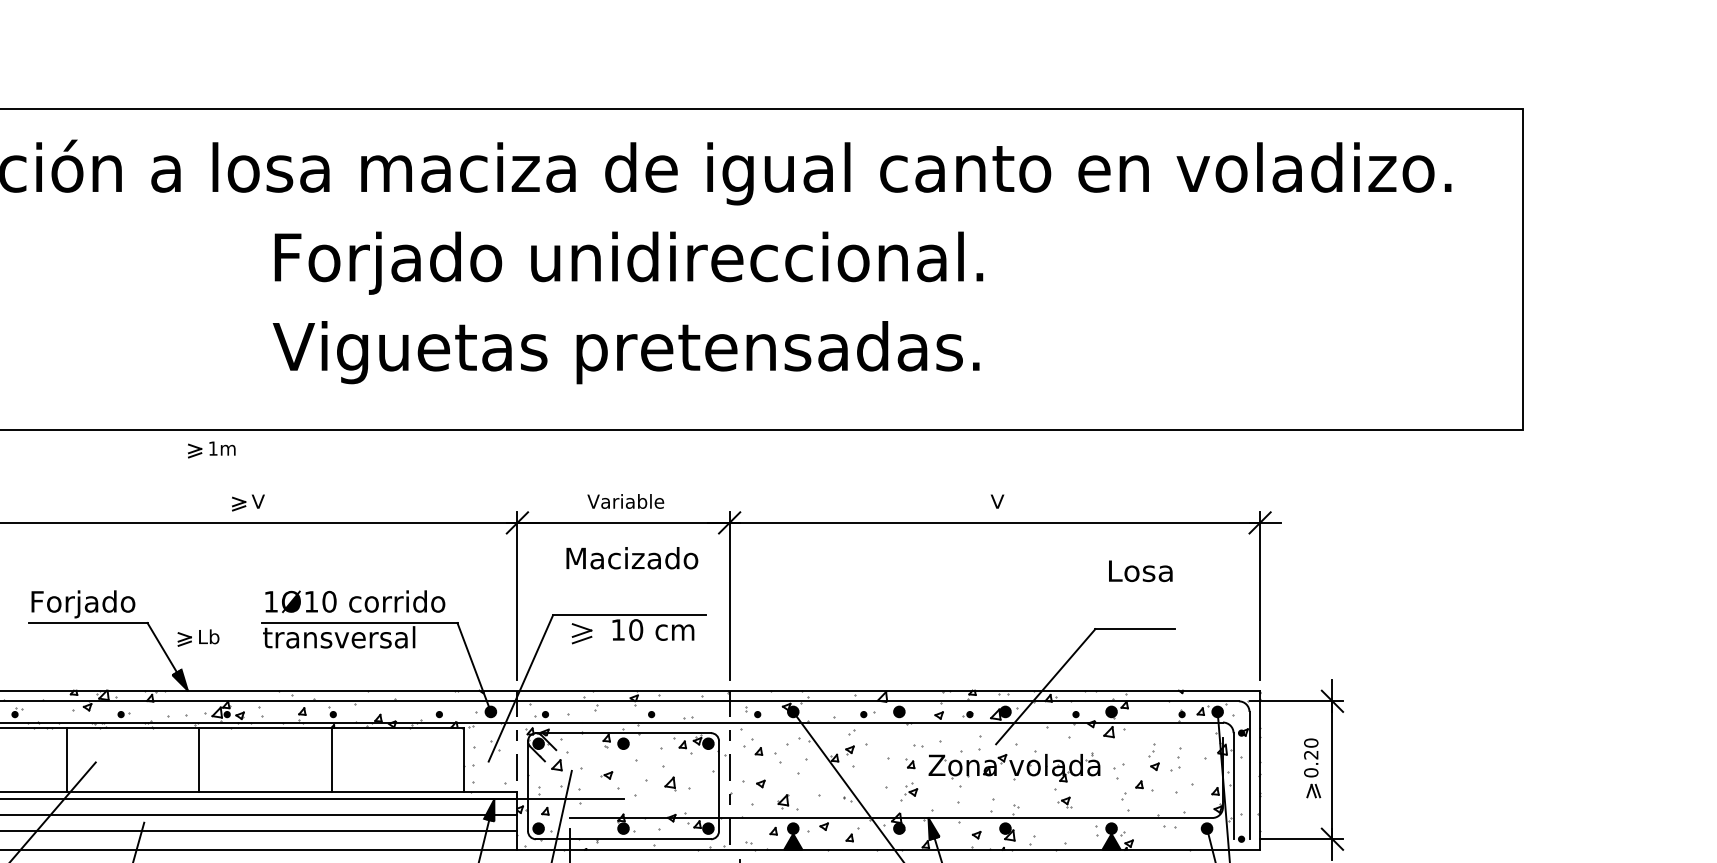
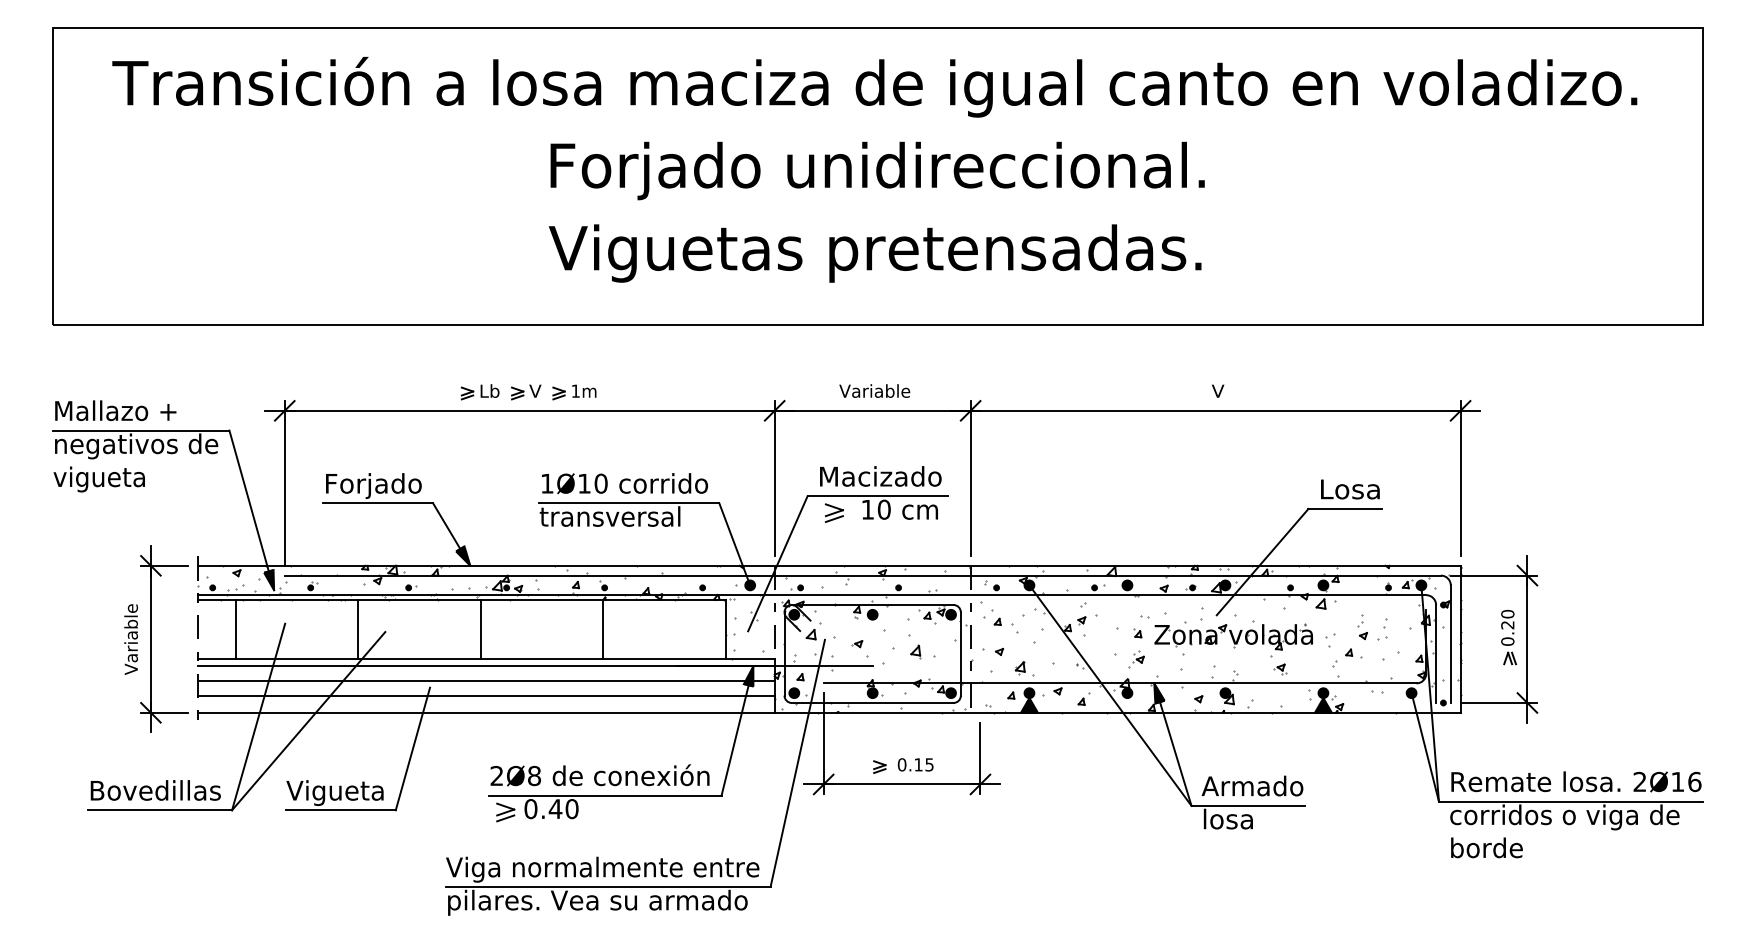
part: (211, 449) -> (574, 392), moved
text: (631, 558) -> (880, 476), moved
text: (1140, 571) -> (1350, 489), moved
part: (197, 638) -> (479, 392), moved

